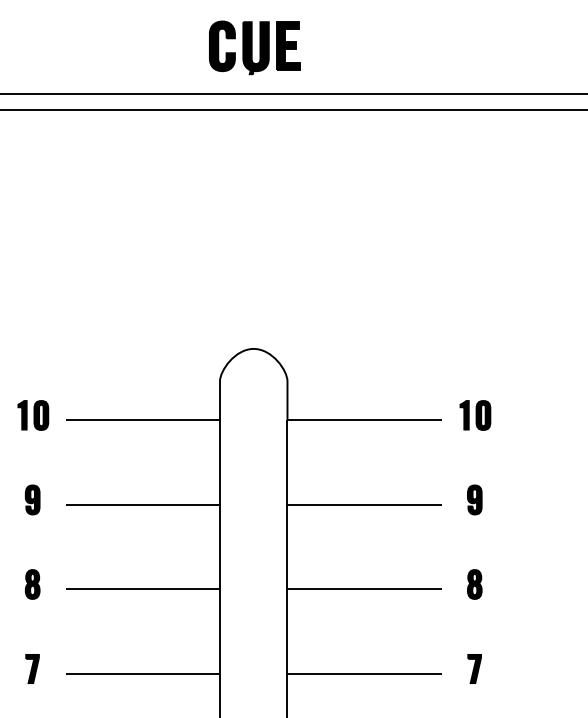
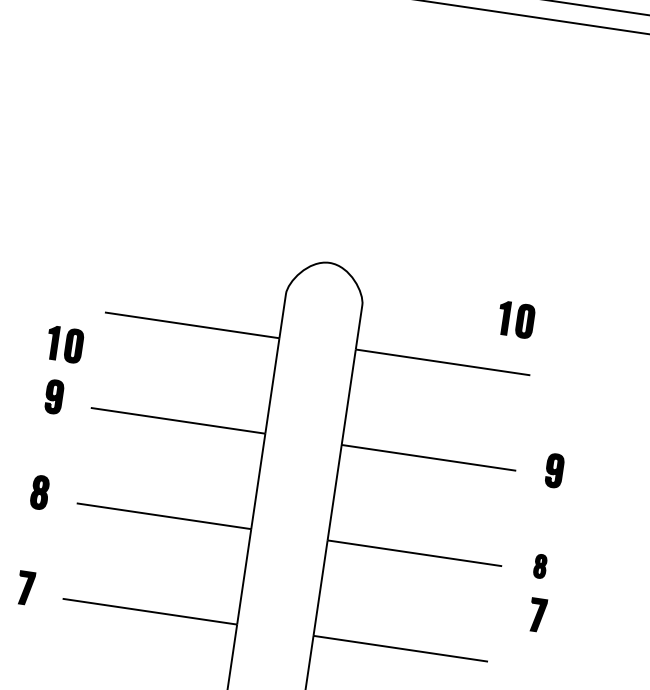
part: (33, 415) -> (65, 344), moved
part: (475, 415) -> (516, 320), moved
part: (474, 584) -> (540, 566), size x0.7
part: (474, 668) -> (537, 614), moved

